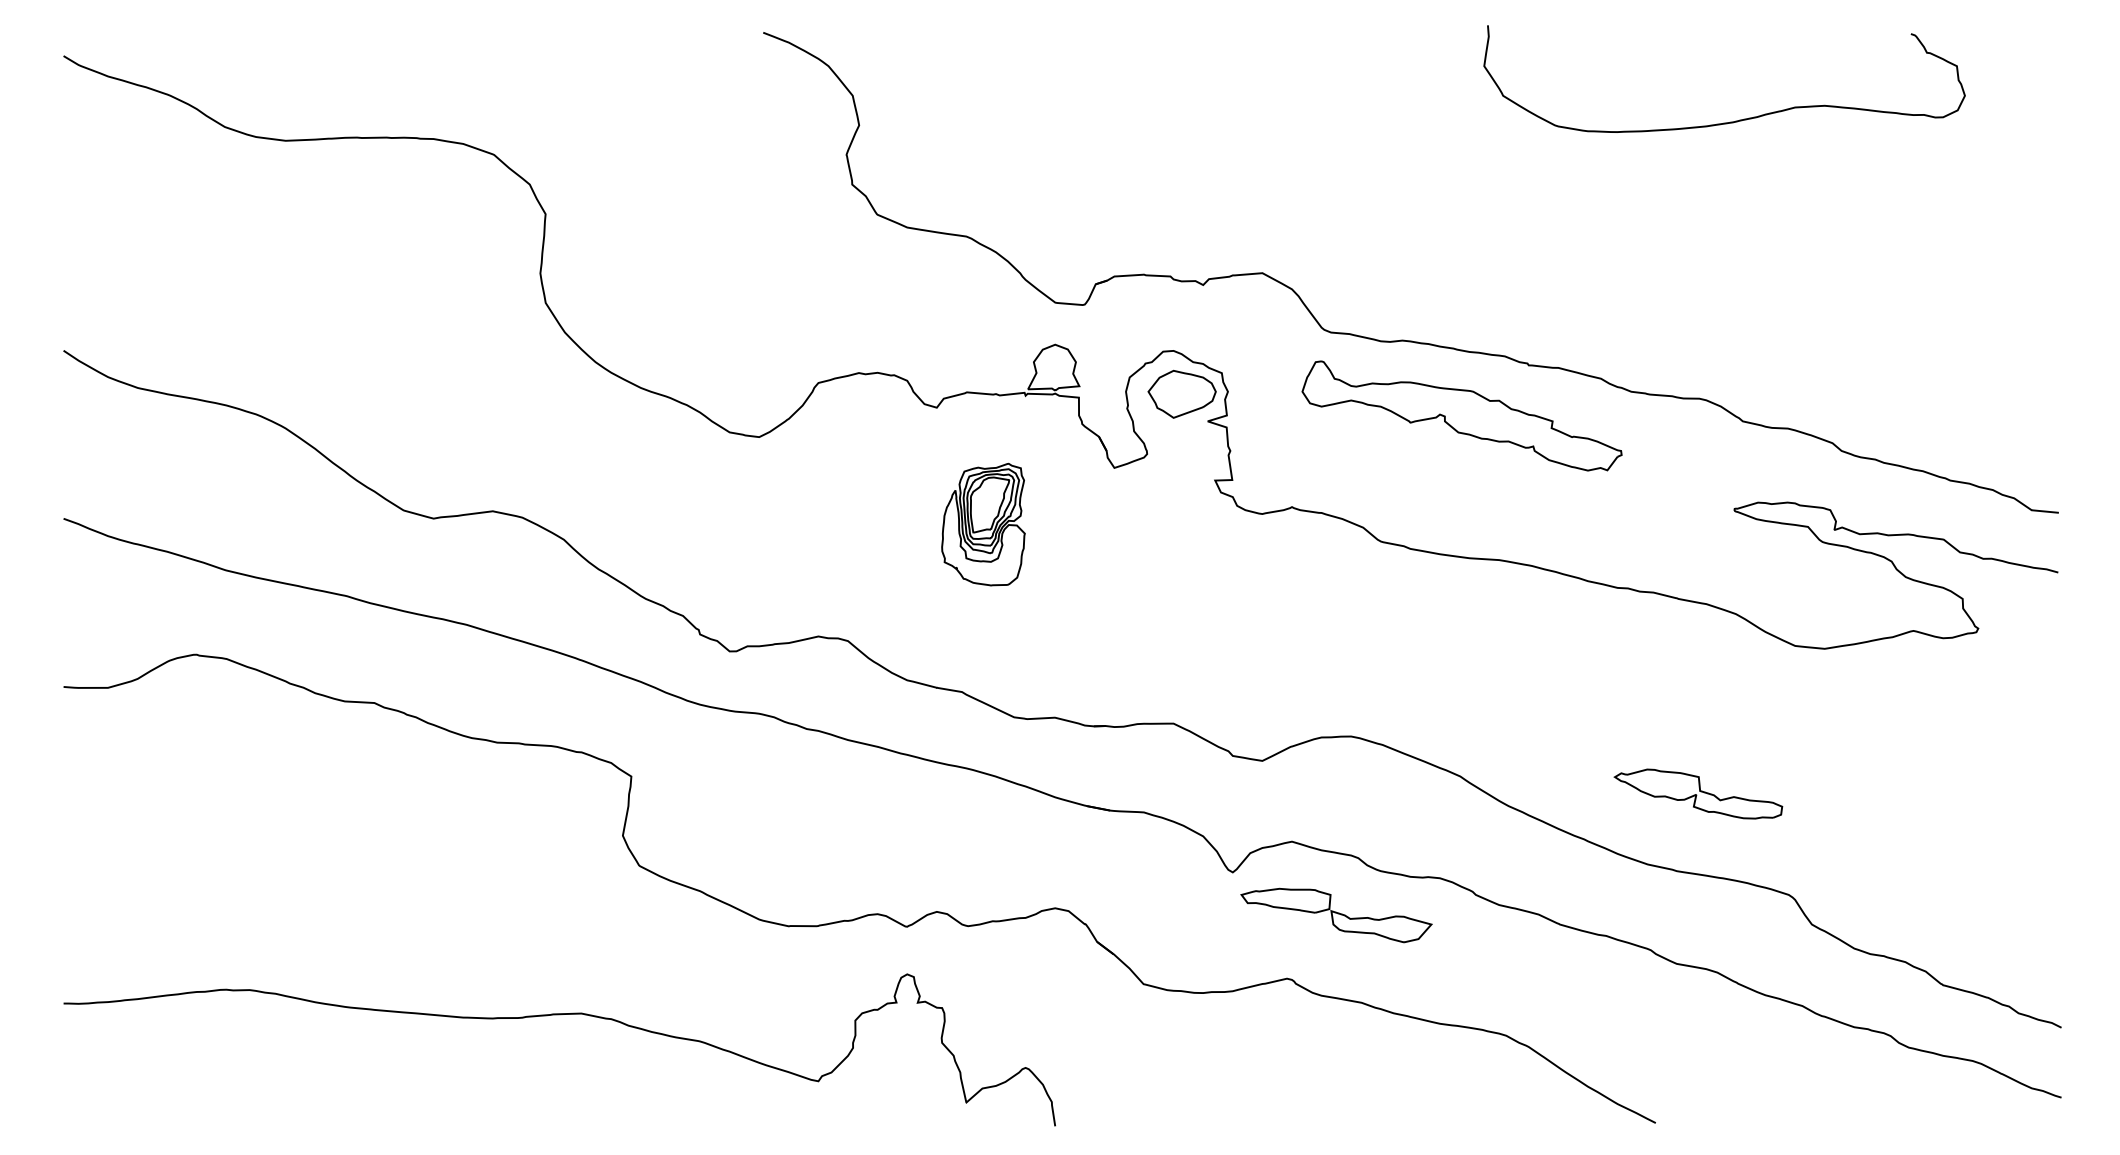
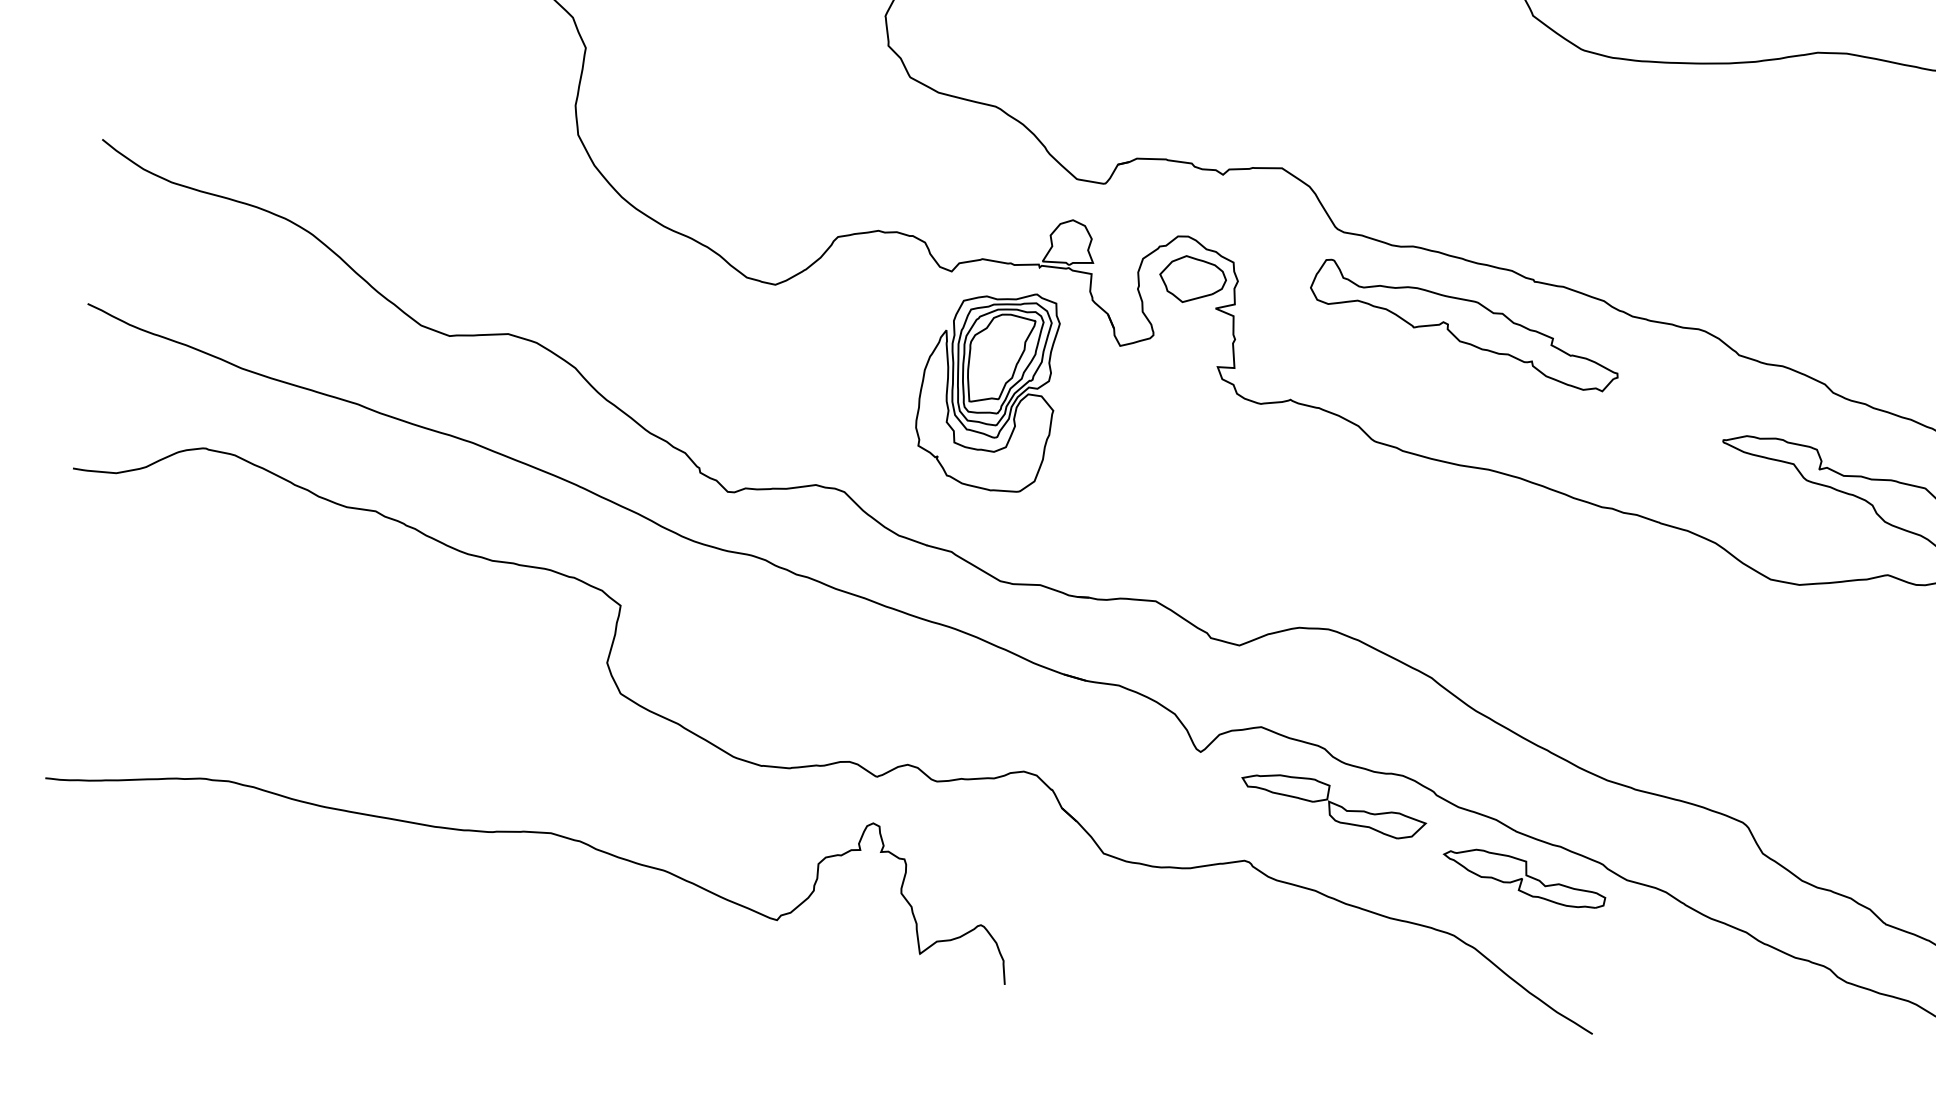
part: (983, 524) -> (987, 389), size x1.67
part: (1698, 793) -> (1524, 877), moved
part: (1336, 915) -> (1333, 806), moved

